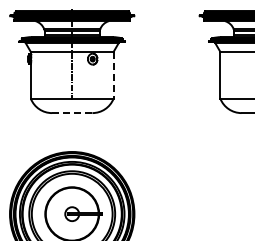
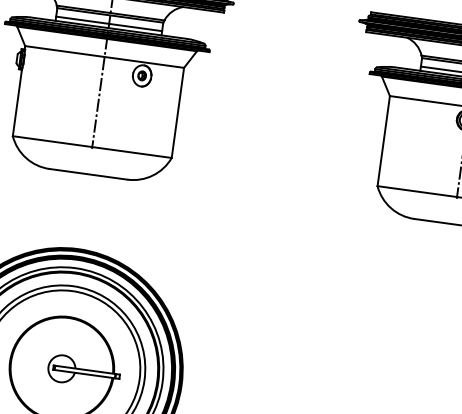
line: (113, 76) -> (177, 114), dashed -> solid
line: (71, 113) -> (87, 174), dashed -> solid

